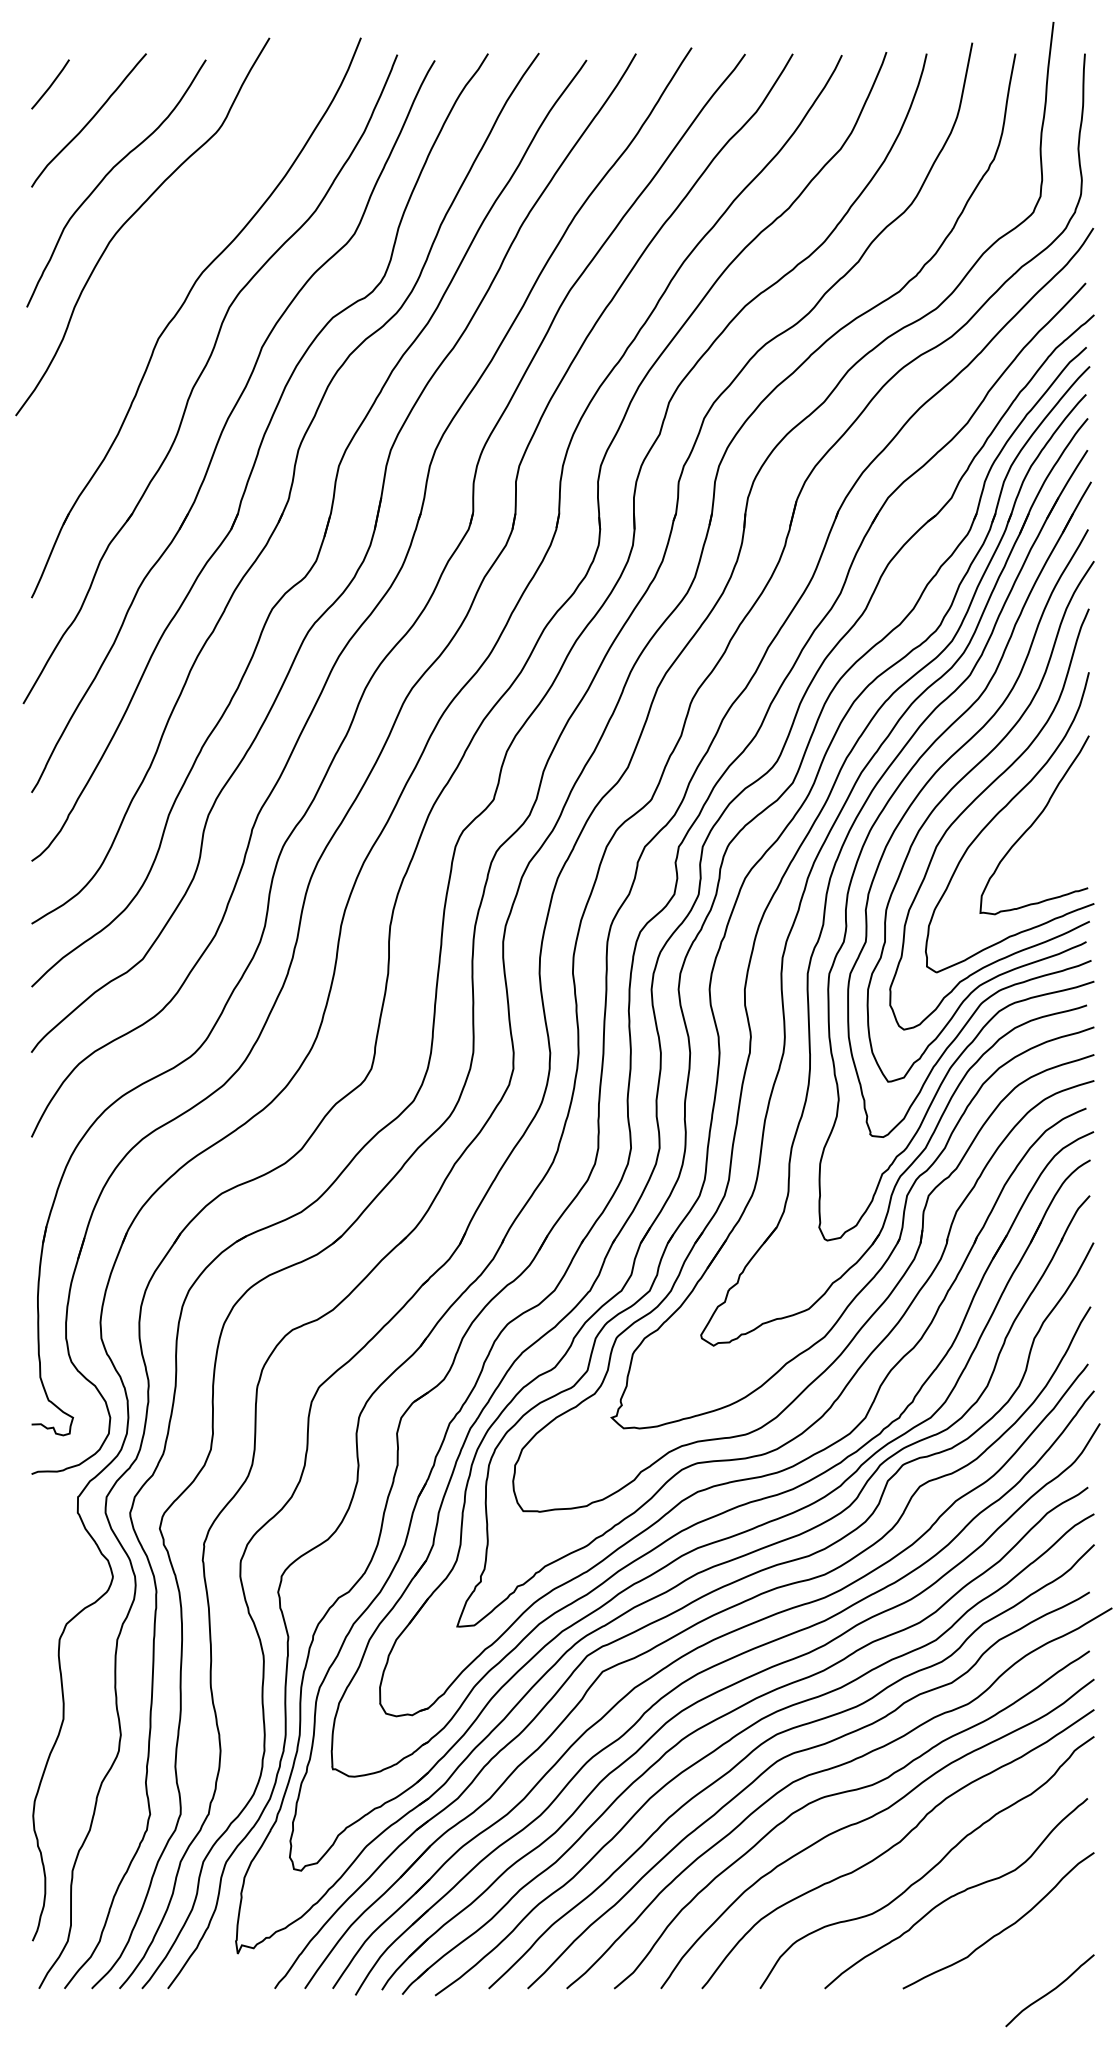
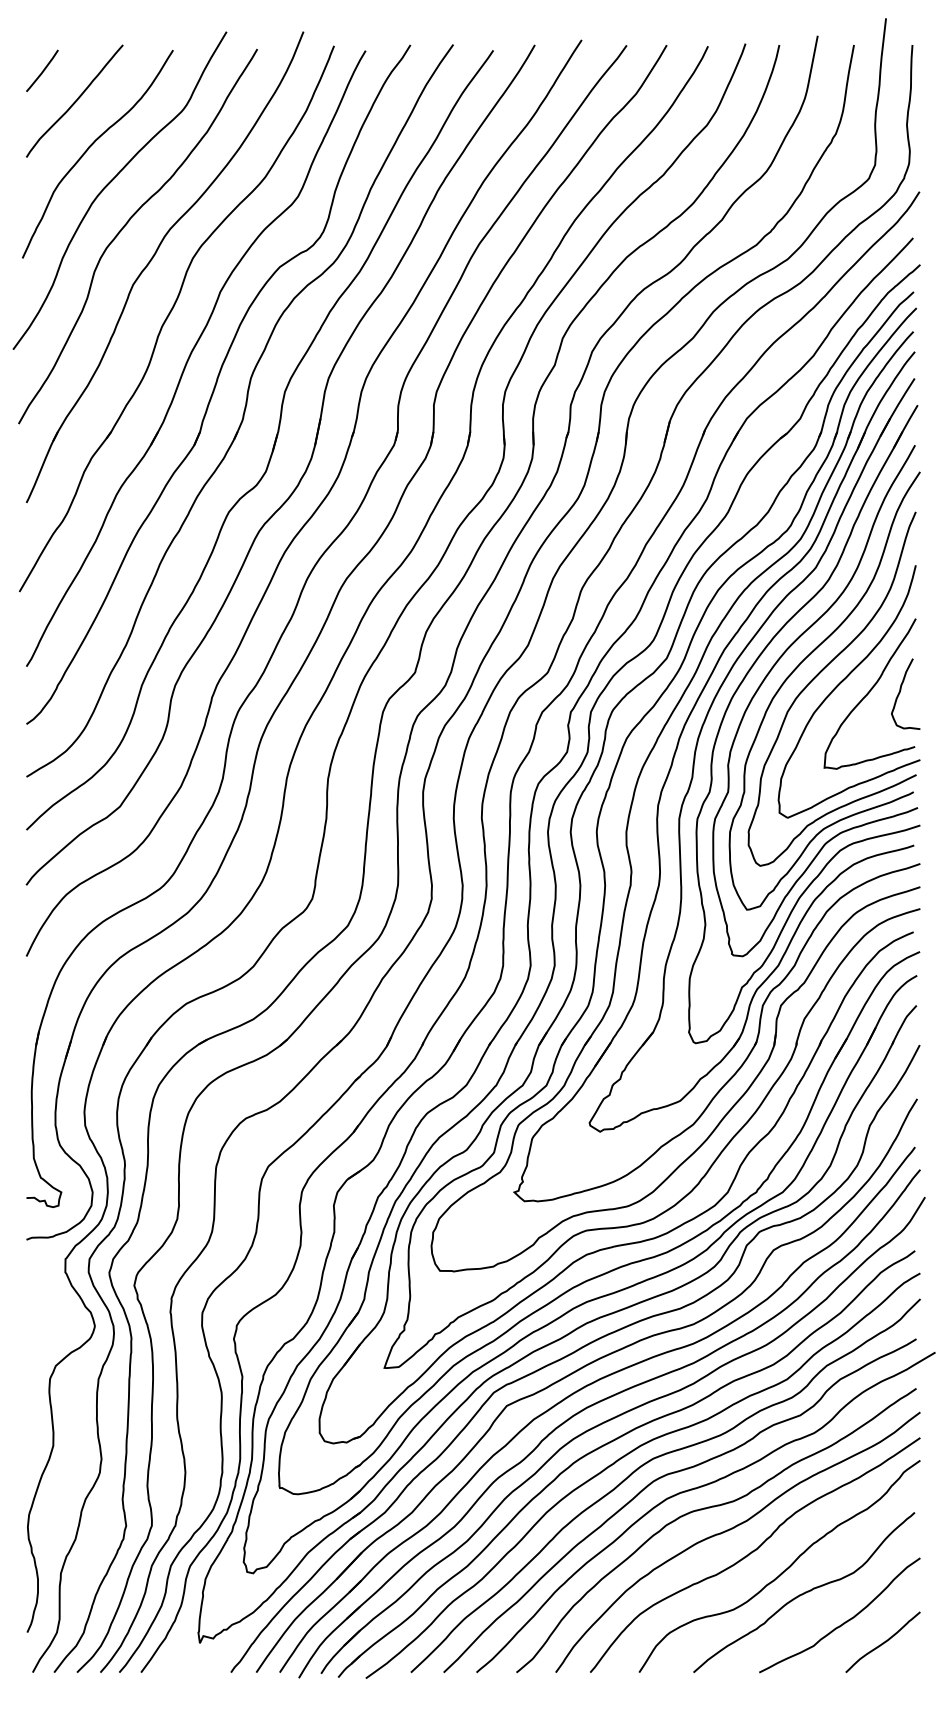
curve: (149, 269) -> (125, 226), added
curve: (1070, 824) -> (900, 693), added
curve: (1050, 1990) -> (883, 1642), moved

